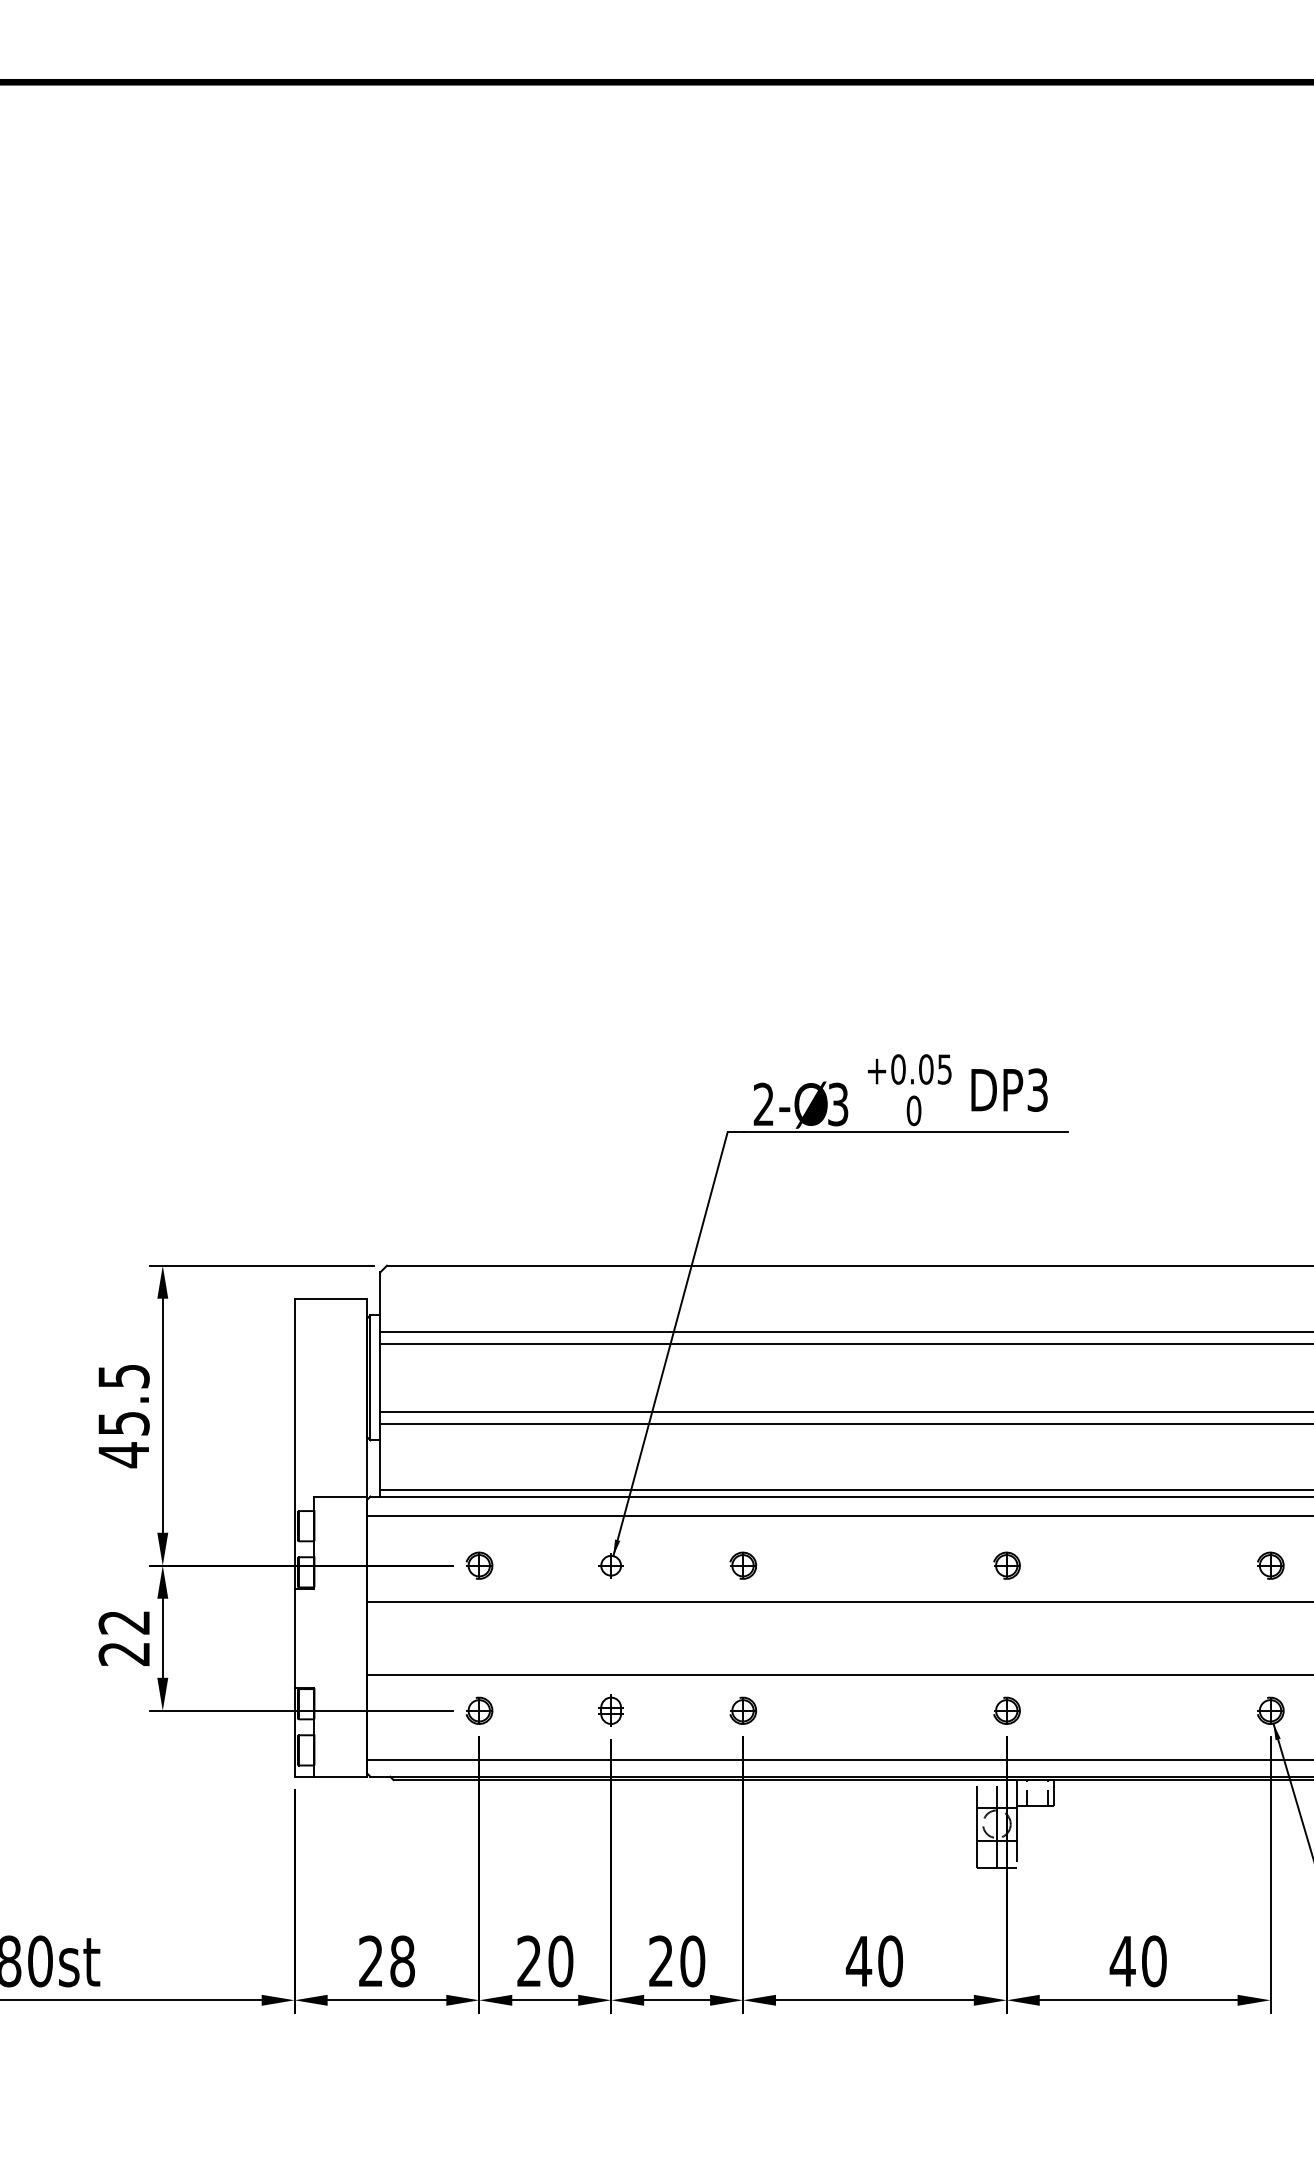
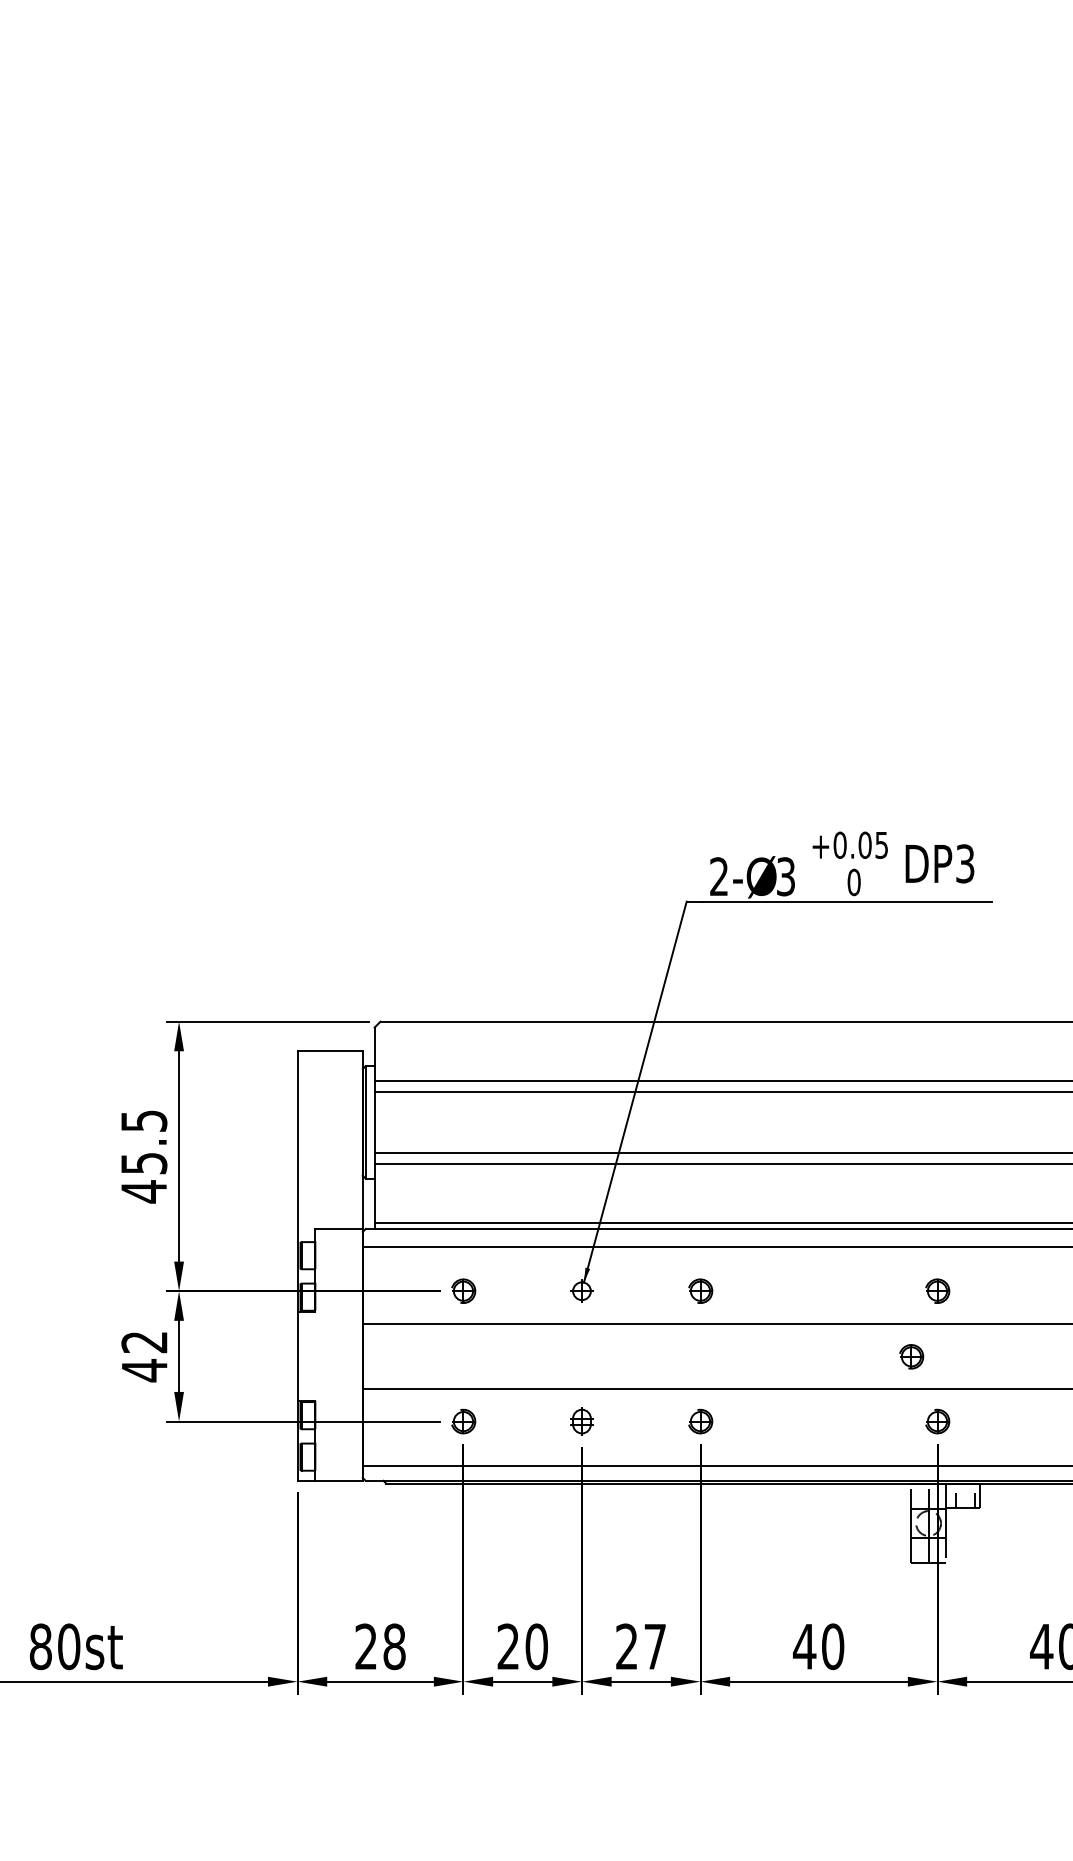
part: (977, 1638) -> (911, 1356), added
text: (123, 1654) -> (143, 1370), 22 -> 42
text: (692, 1961) -> (655, 1646), 20 -> 27

